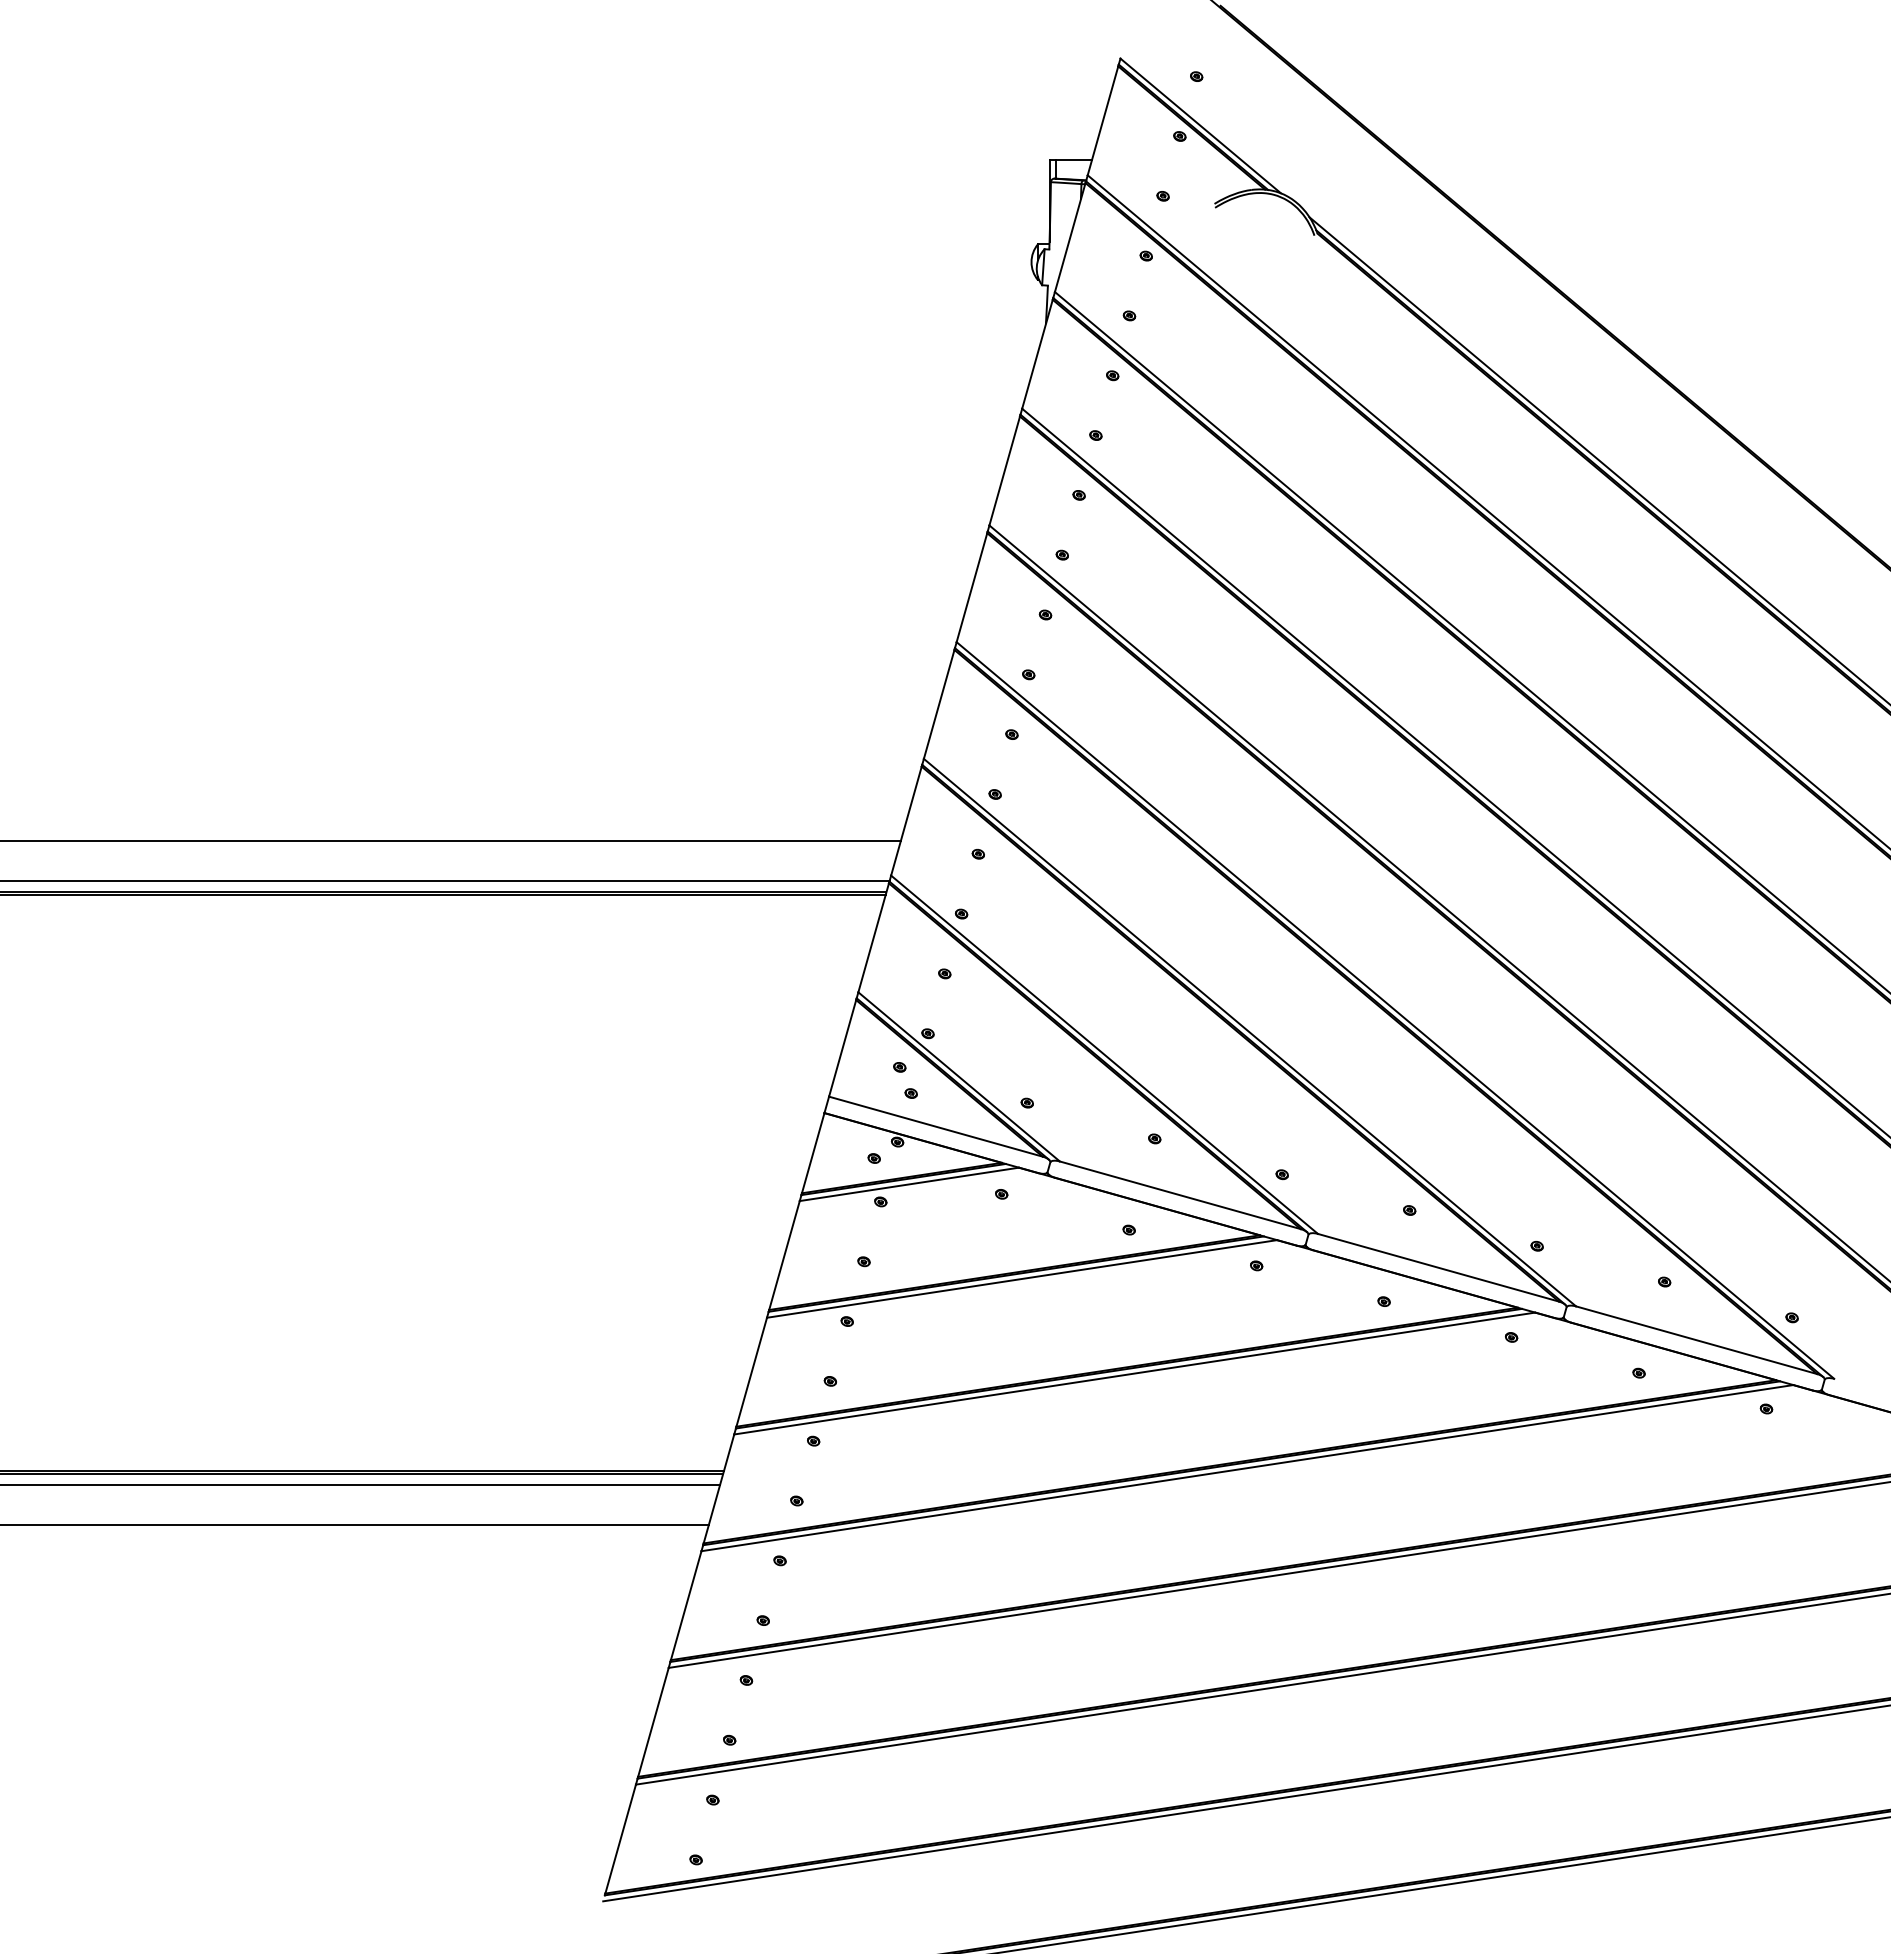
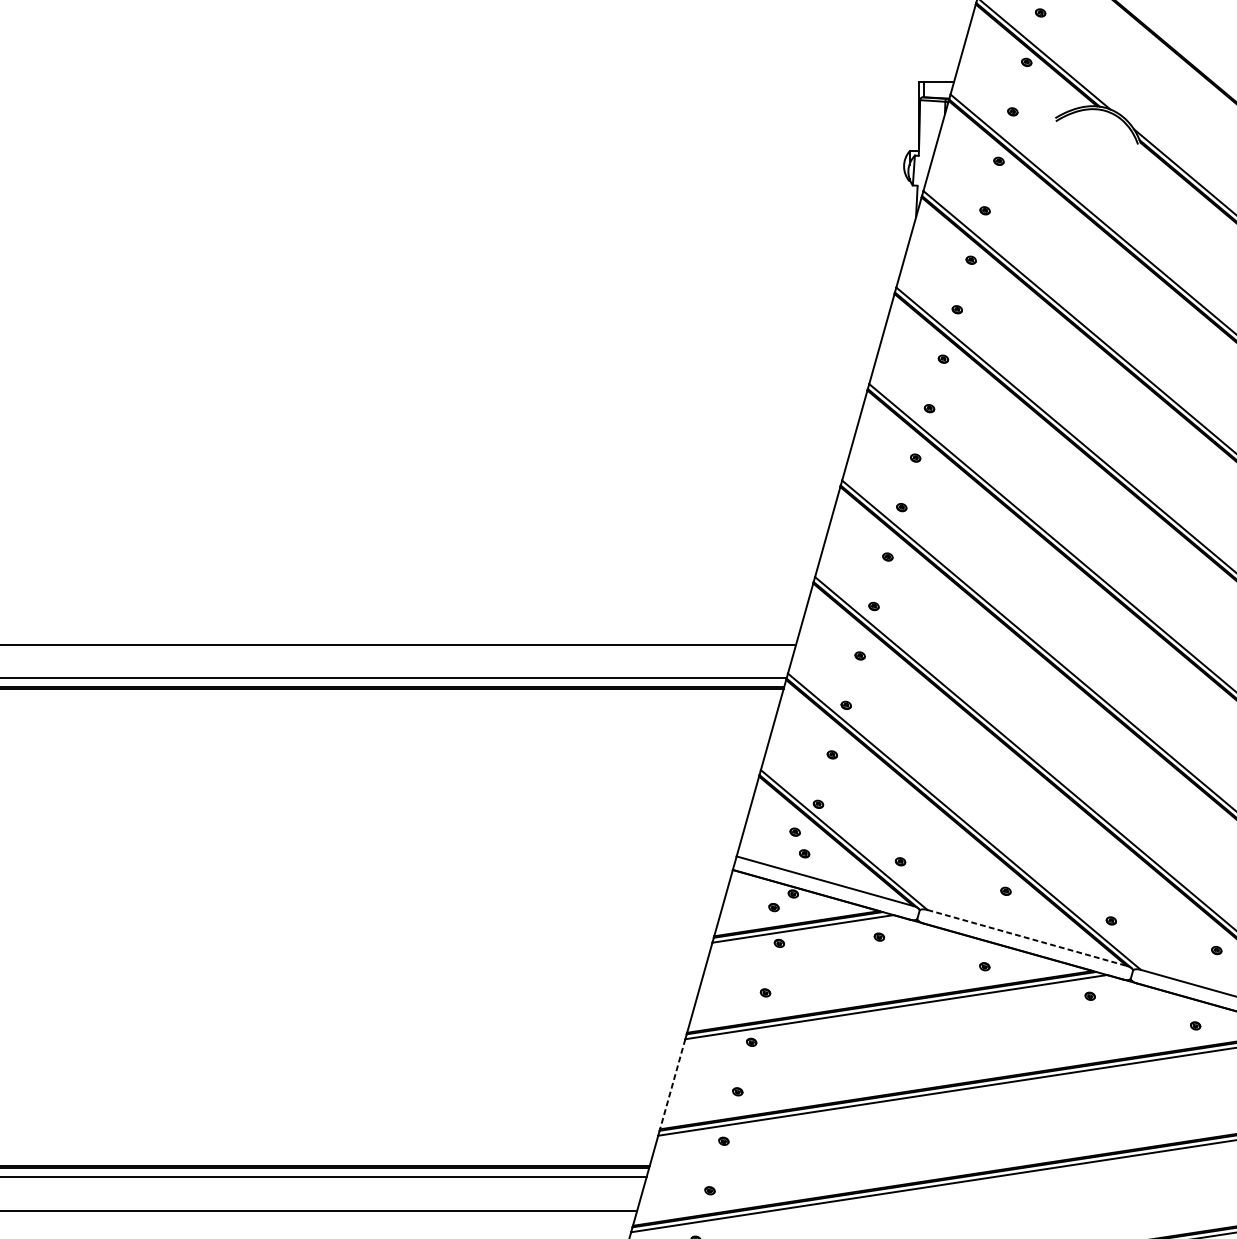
line: (1180, 1195) -> (1027, 938), solid -> dashed
line: (751, 1372) -> (672, 1084), solid -> dashed

